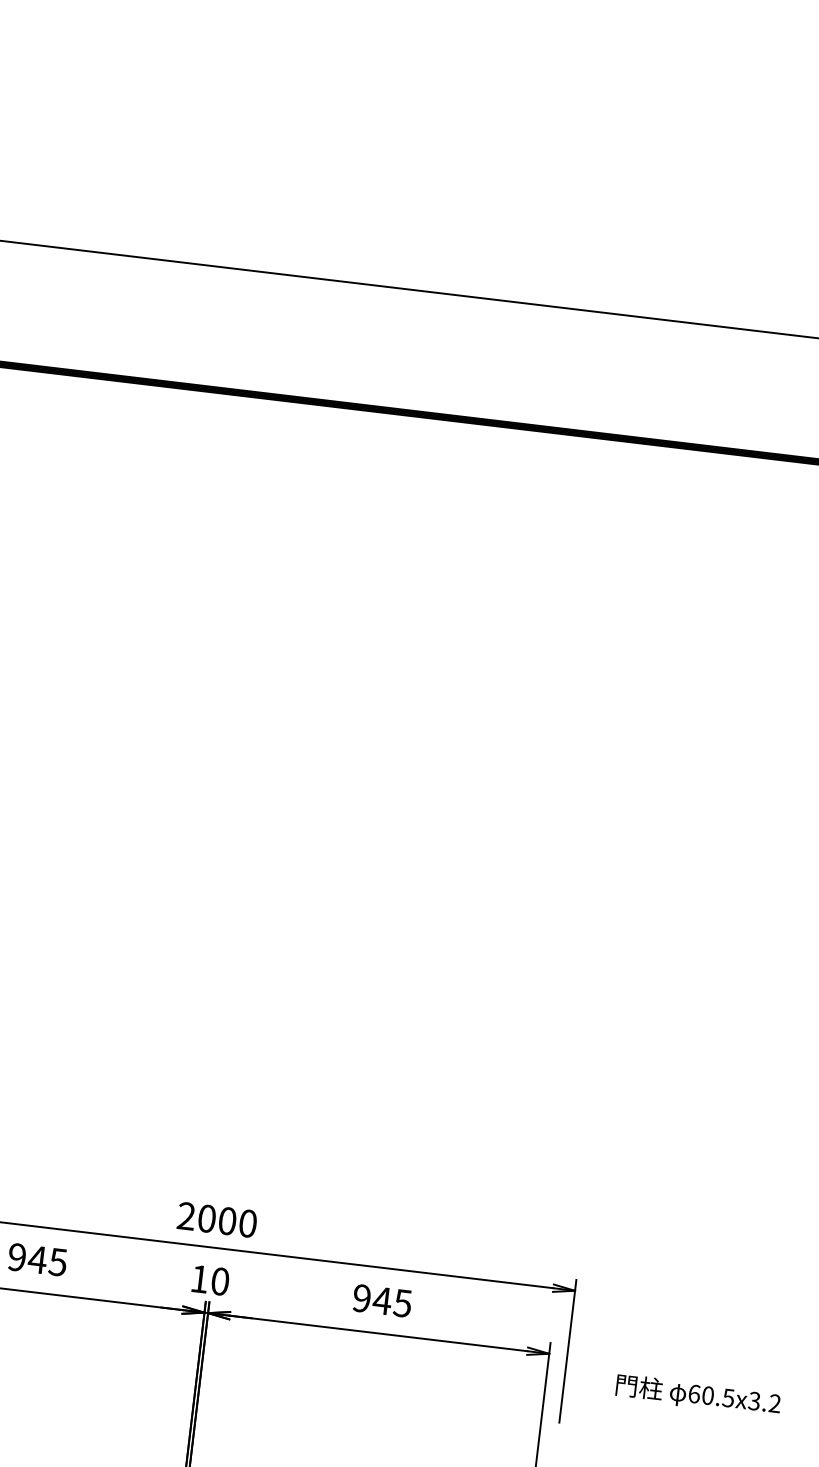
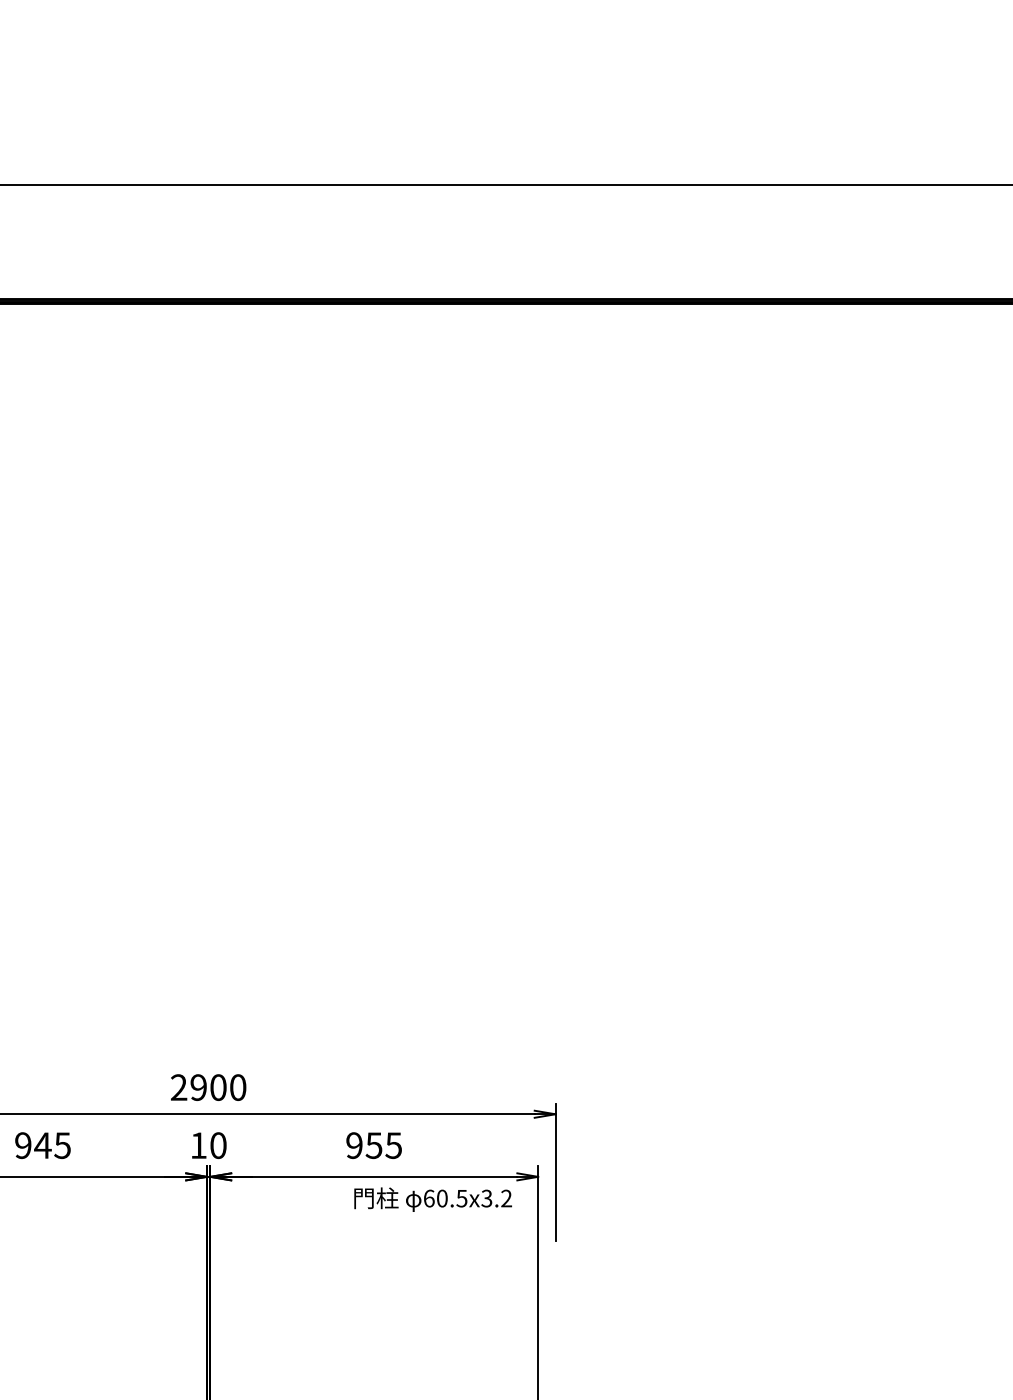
text: (206, 1218) -> (198, 1087), 2000 -> 2900
text: (381, 1300) -> (373, 1145), 945 -> 955
text: (697, 1395) -> (432, 1199), moved

